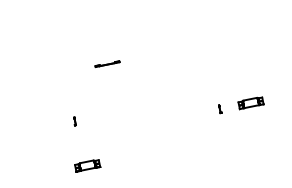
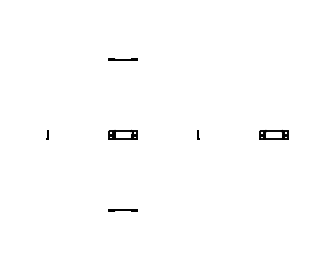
part: (220, 108) -> (198, 134), moved
part: (74, 121) -> (47, 134), moved
part: (86, 165) -> (122, 134), moved

